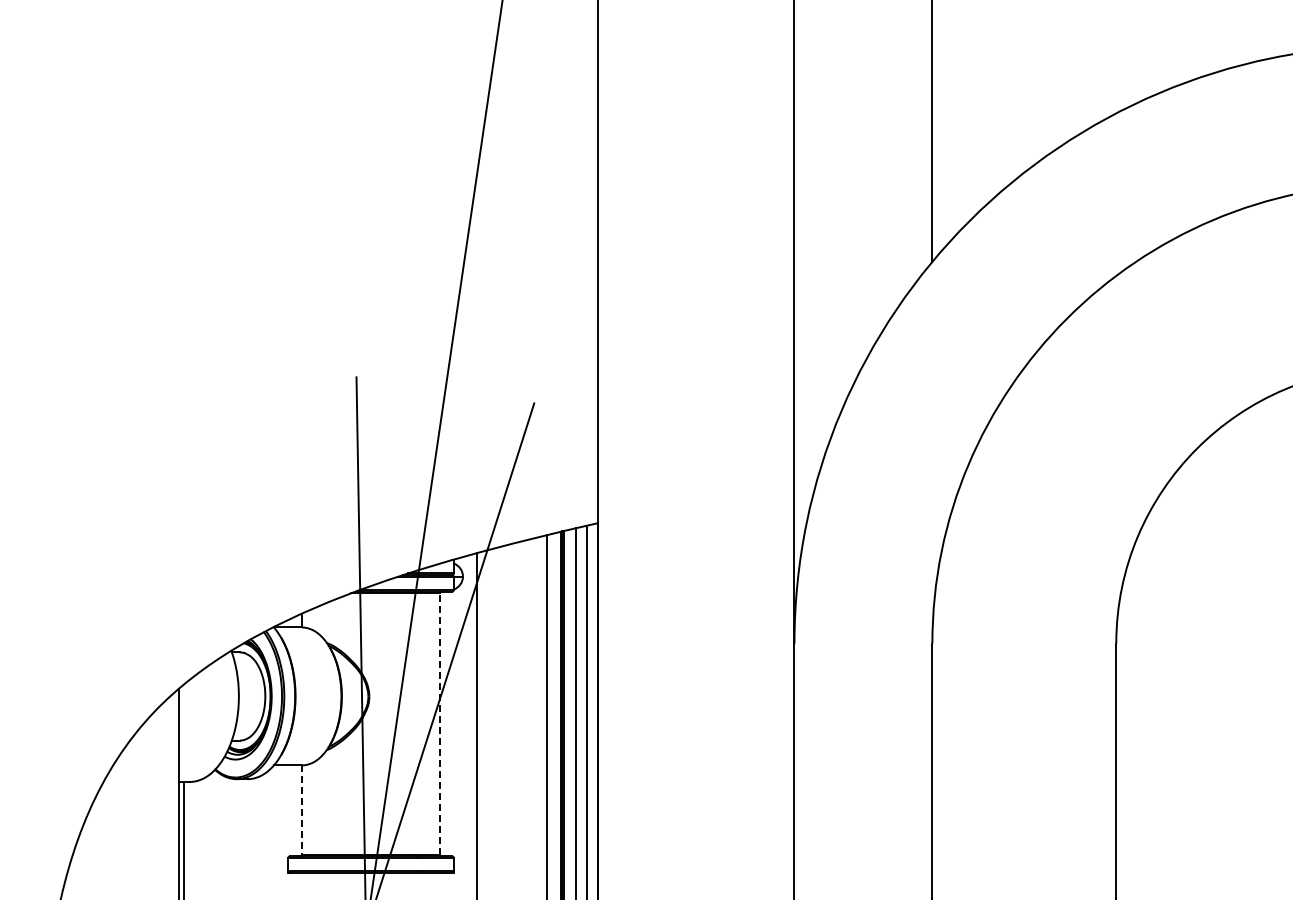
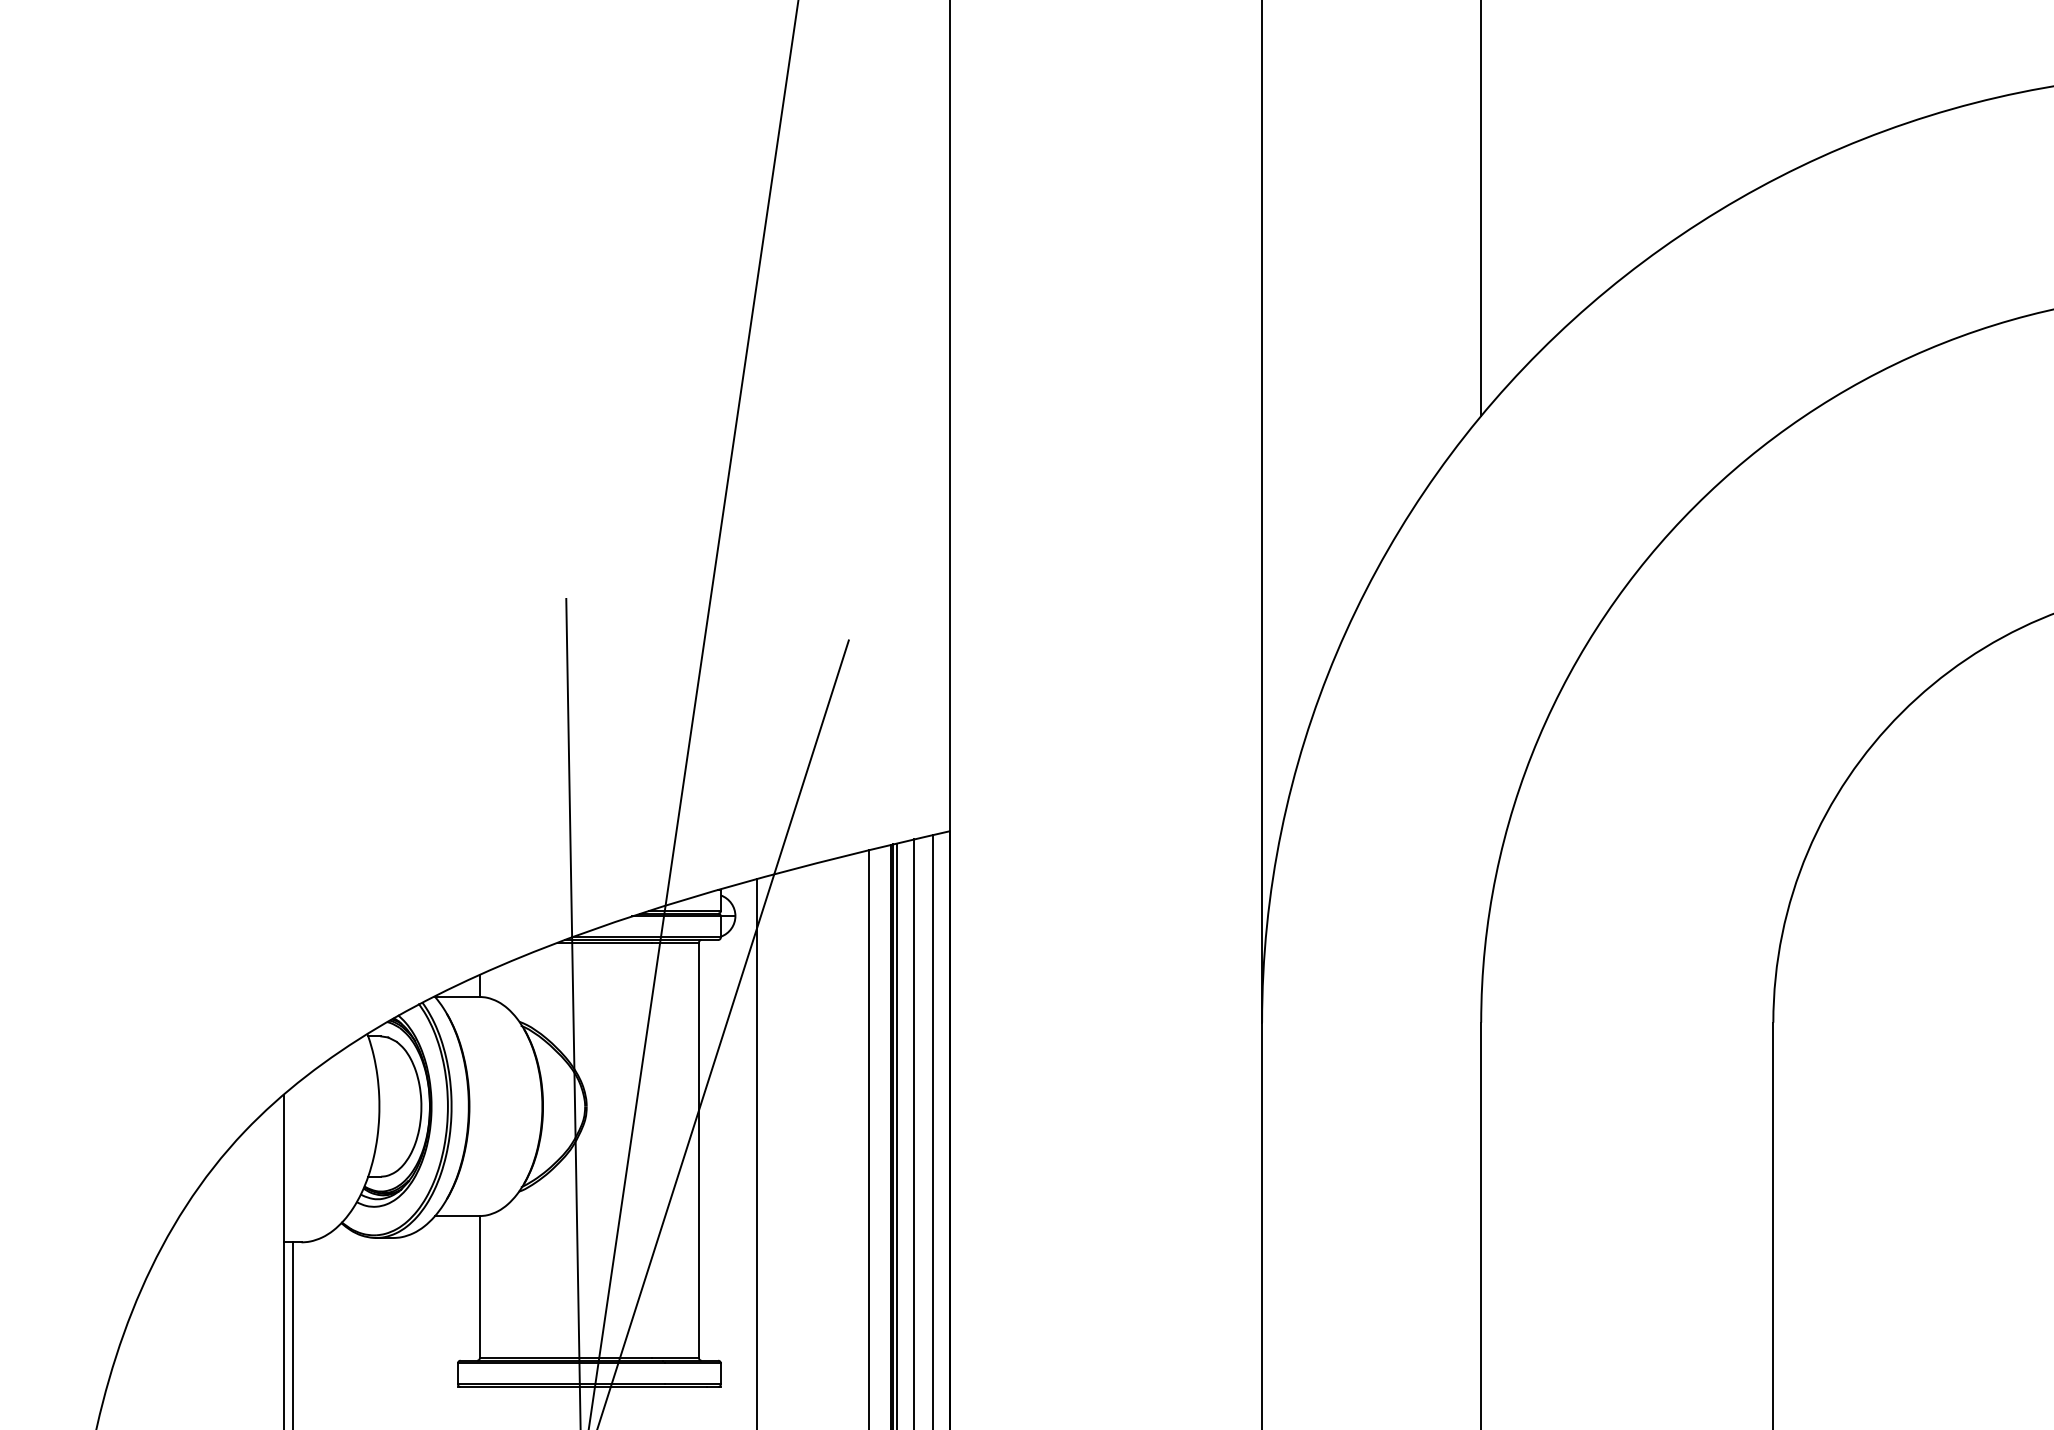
line: (440, 724) -> (699, 1151), dashed -> solid
line: (302, 810) -> (480, 1287), dashed -> solid

